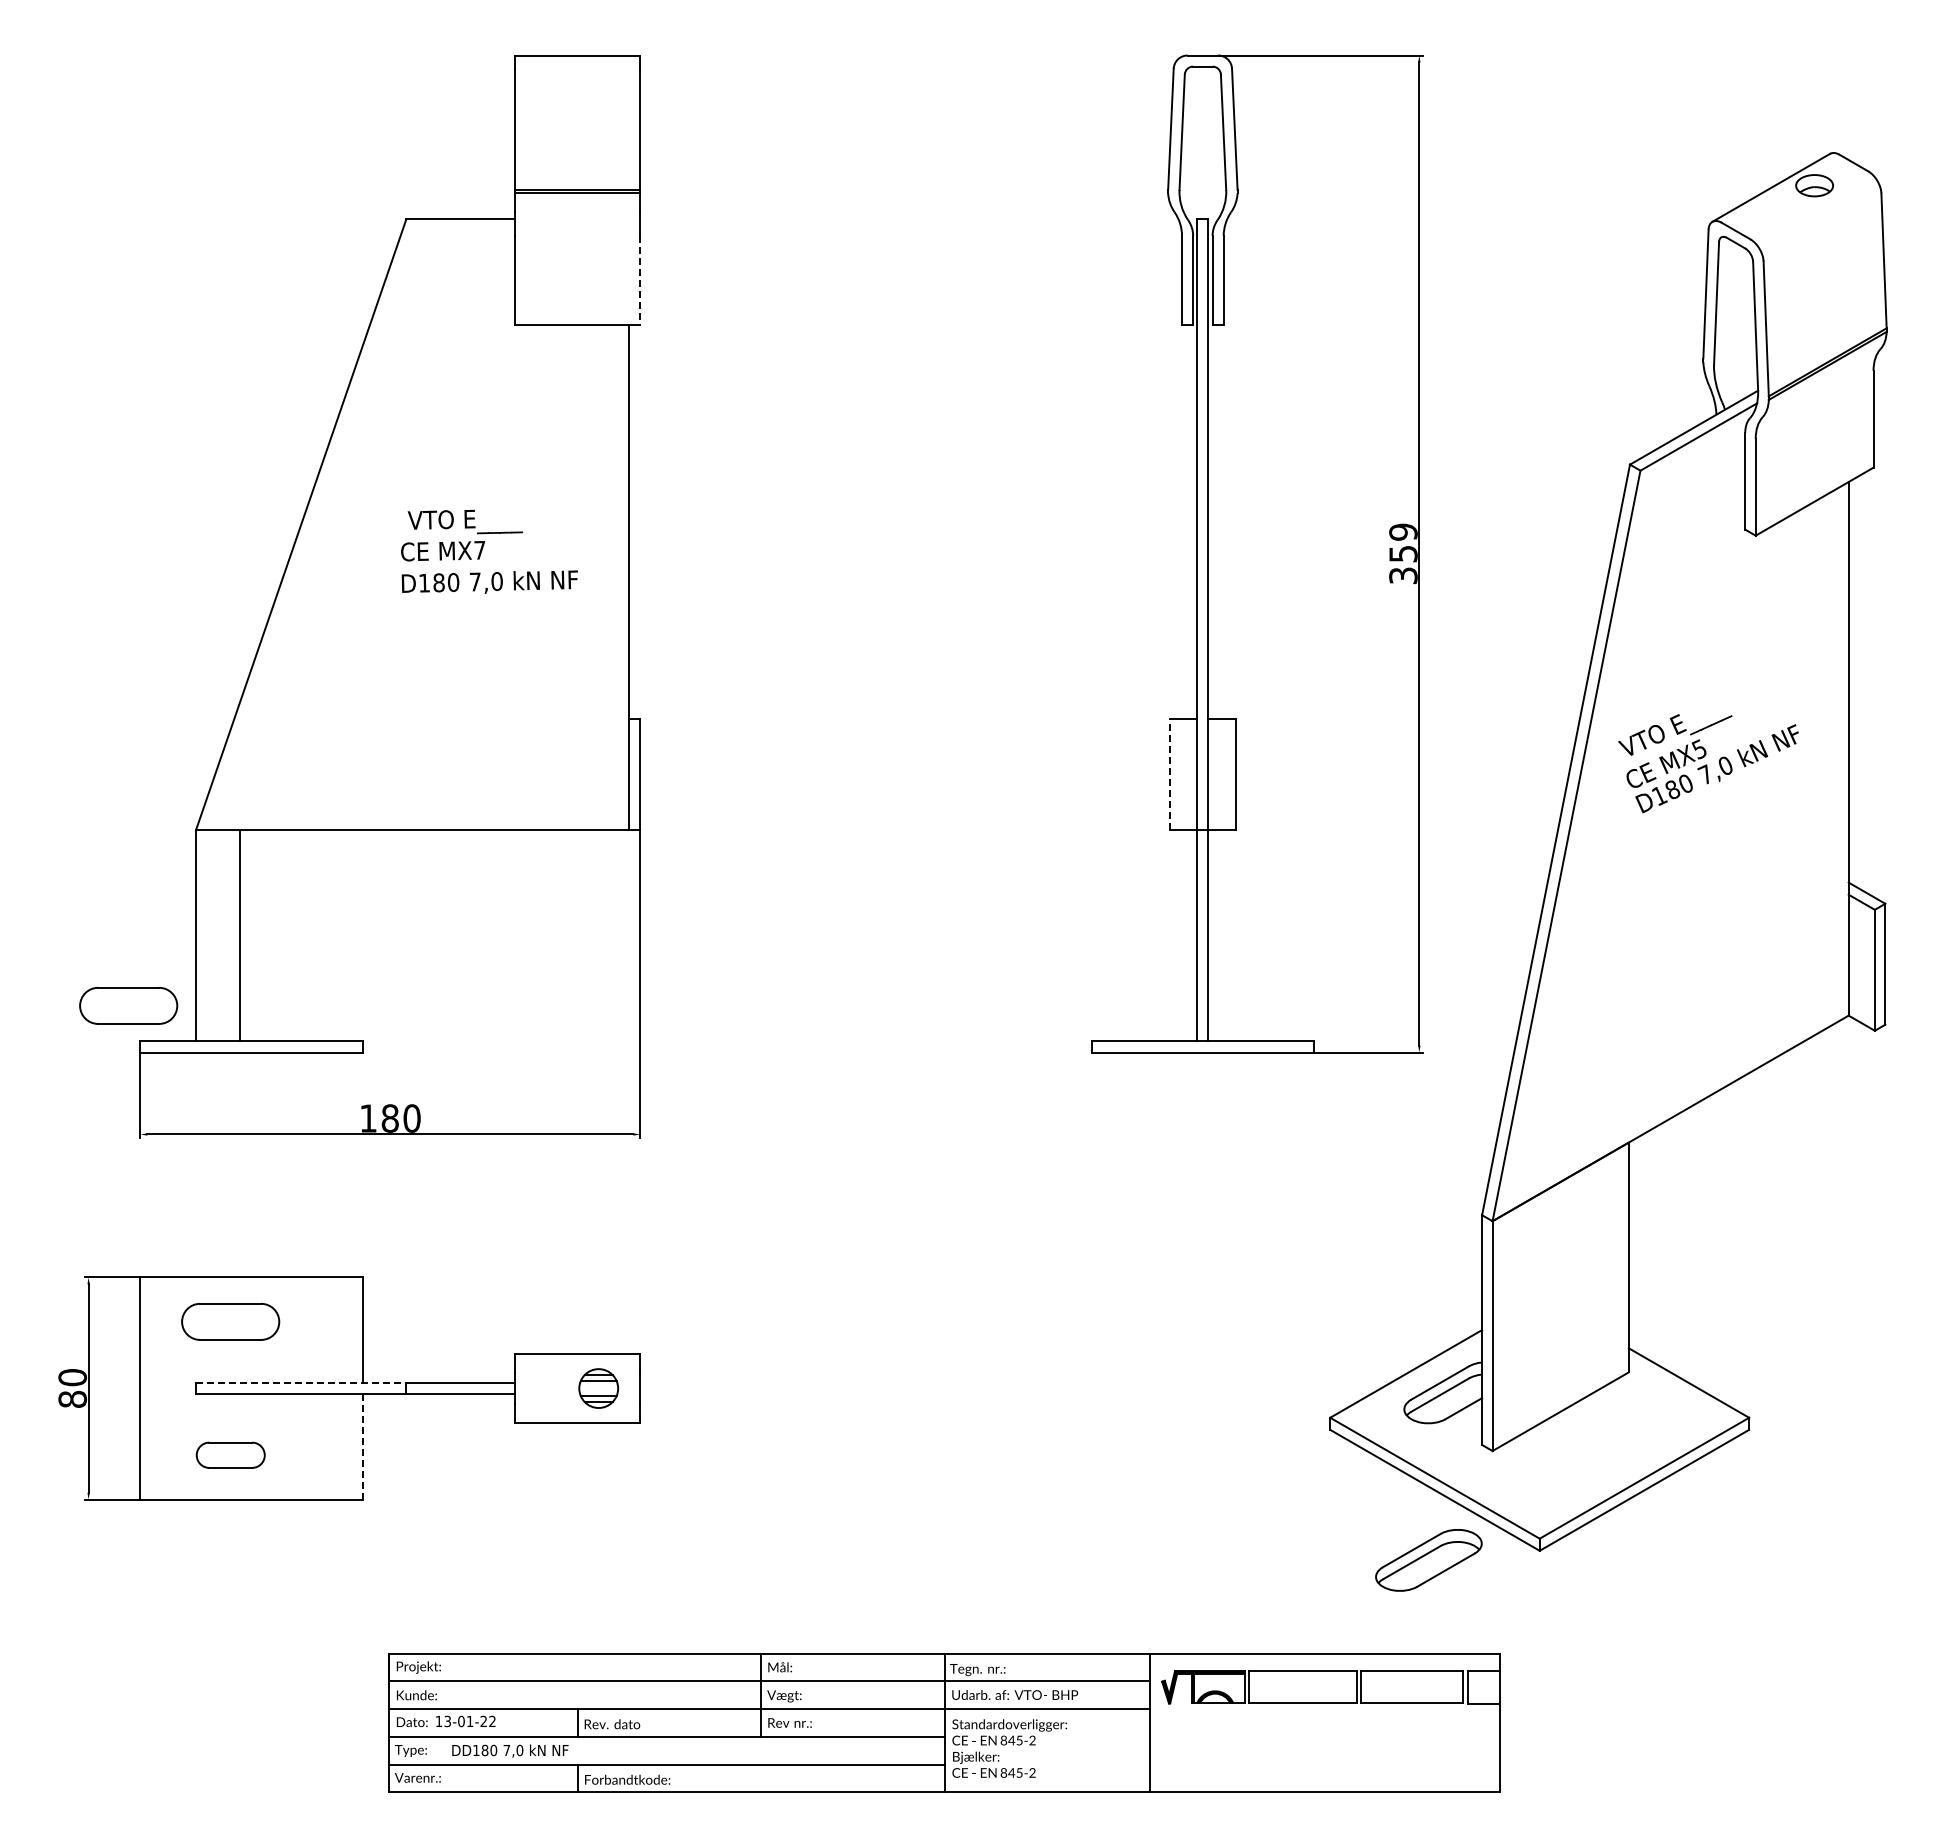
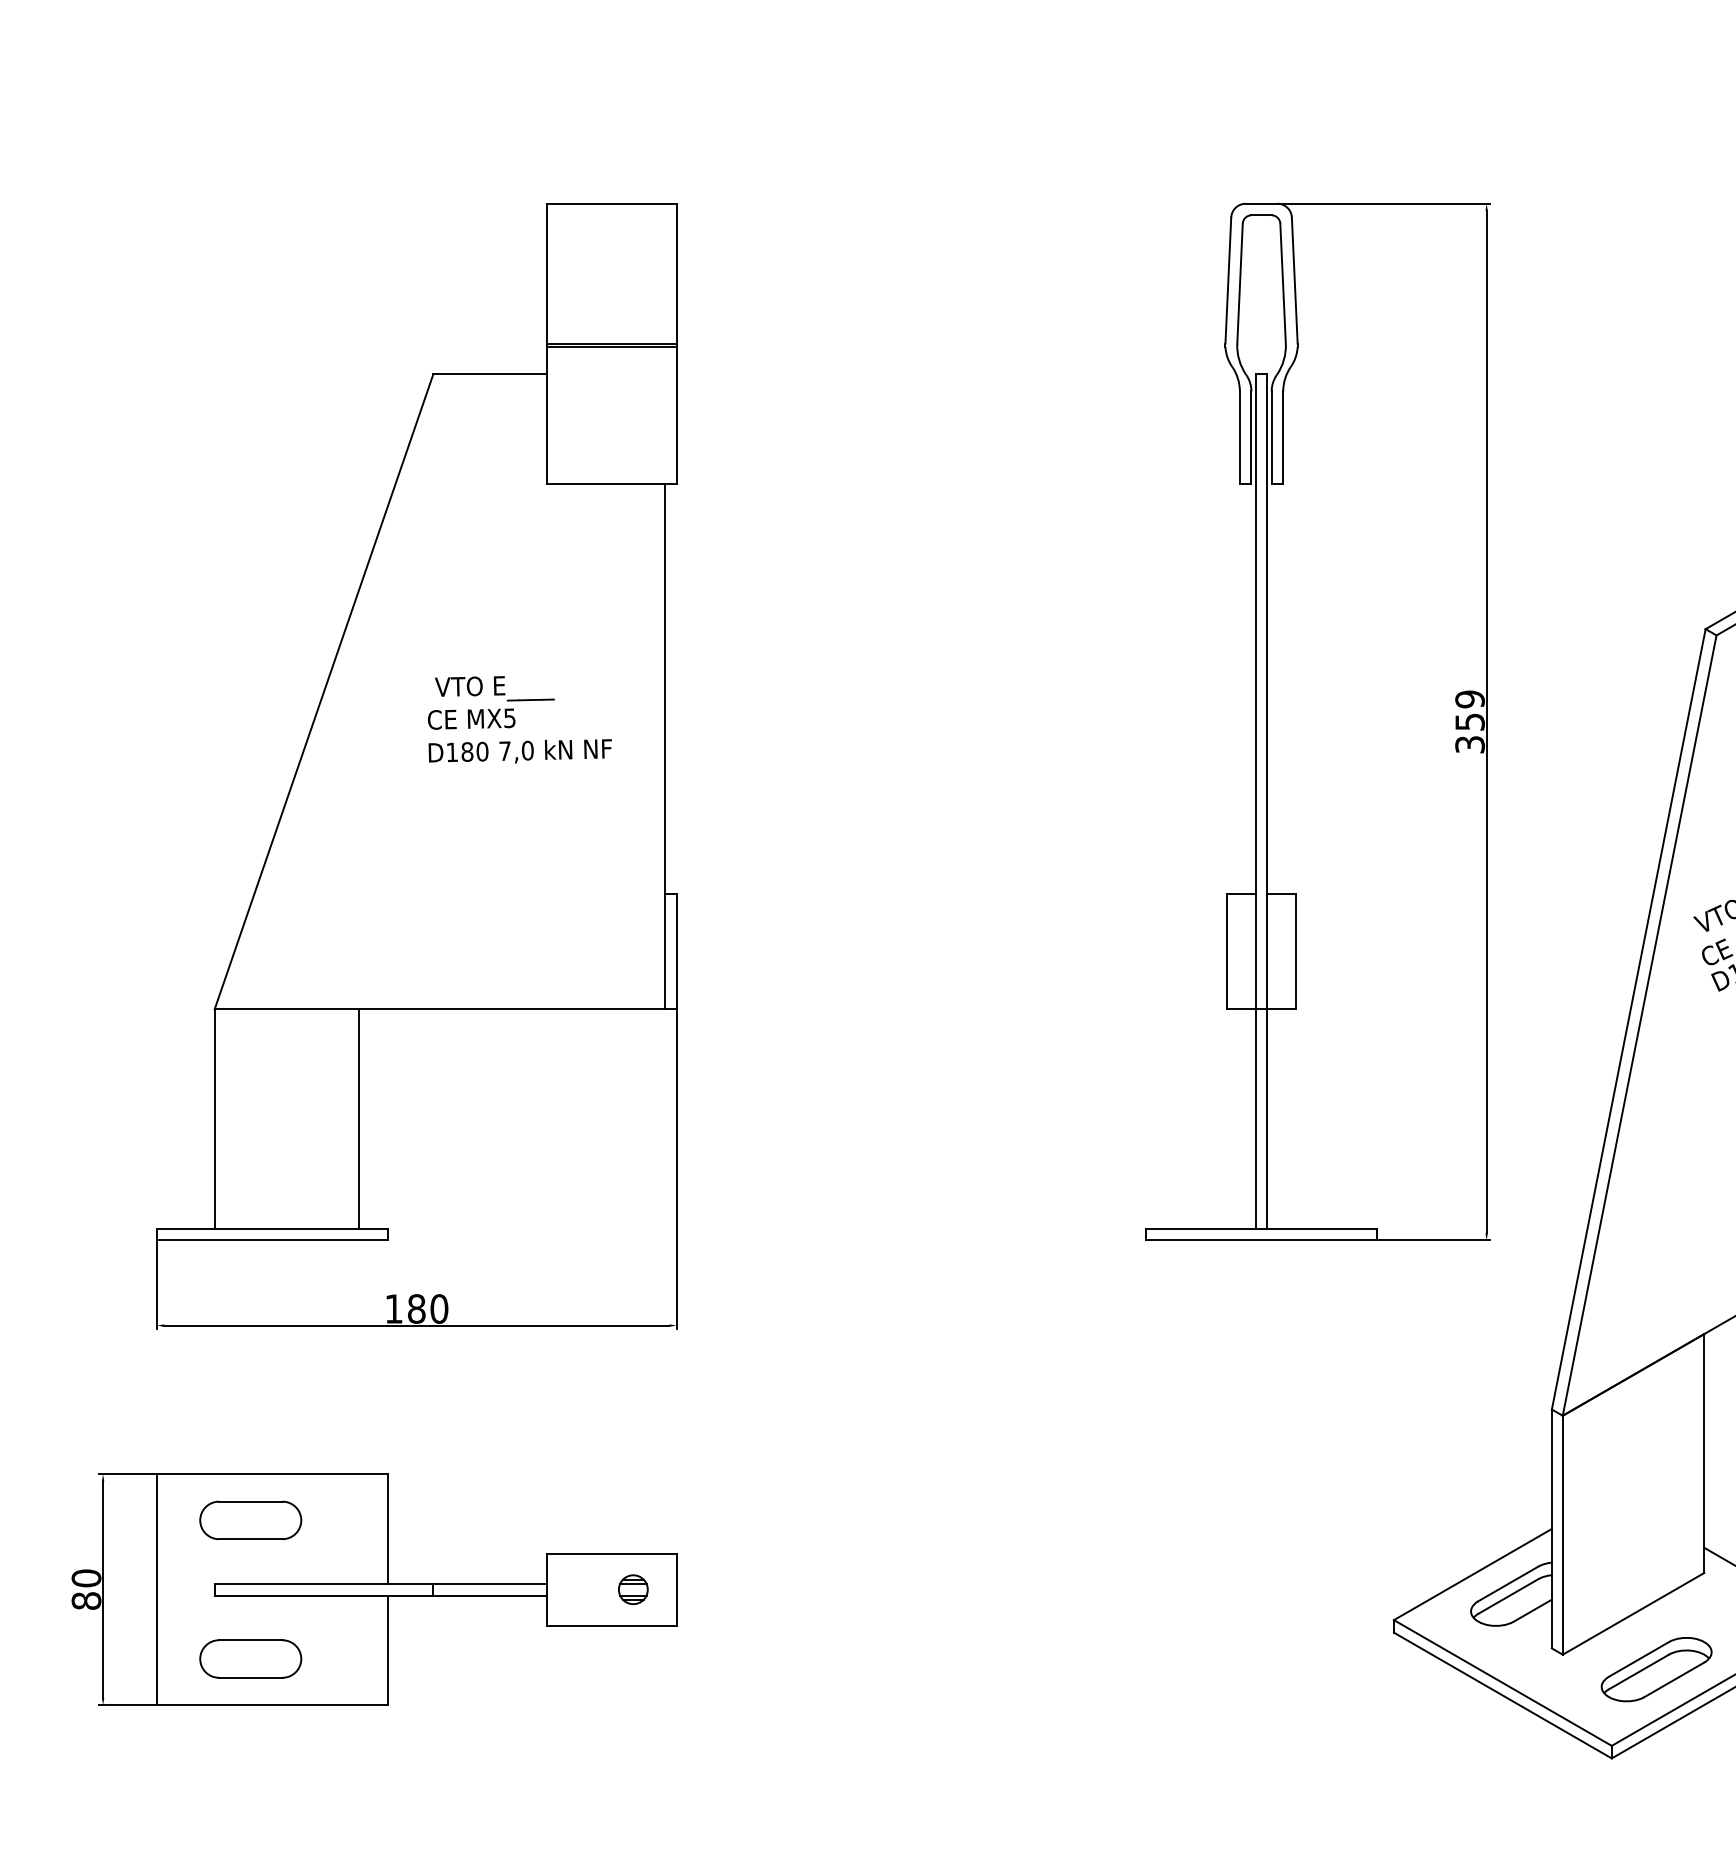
line: (640, 280) -> (676, 437), dashed -> solid
text: (479, 550) -> (509, 718), MX7 -> MX5
line: (1169, 774) -> (1226, 951), dashed -> solid
line: (240, 935) -> (359, 1118), moved
part: (128, 1005) -> (144, 1191), removed
line: (301, 1382) -> (324, 1583), dashed -> solid
part: (598, 1388) -> (633, 1589), size x0.71
line: (362, 1446) -> (387, 1649), dashed -> solid
part: (230, 1455) -> (250, 1659), size x1.43
part: (1428, 1560) -> (1656, 1669), moved

